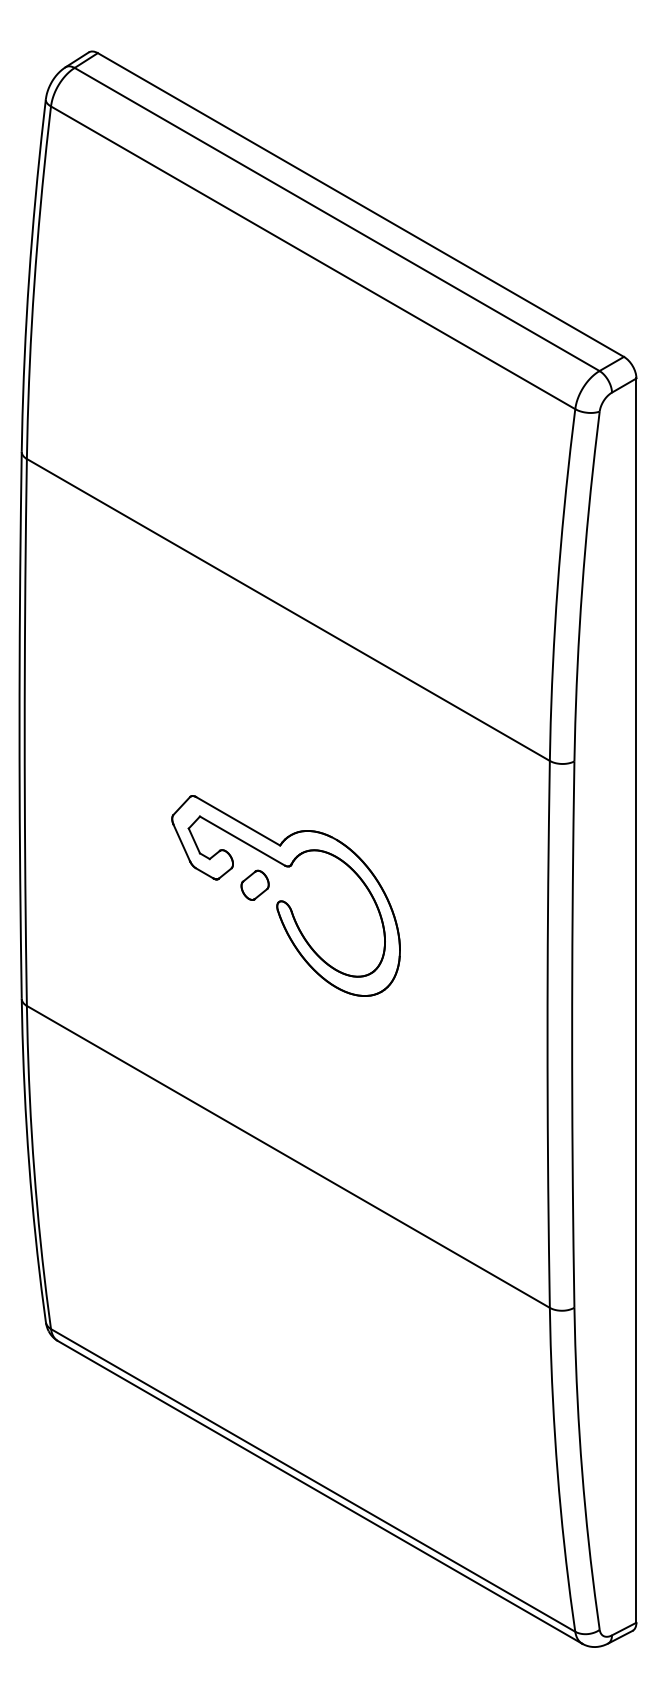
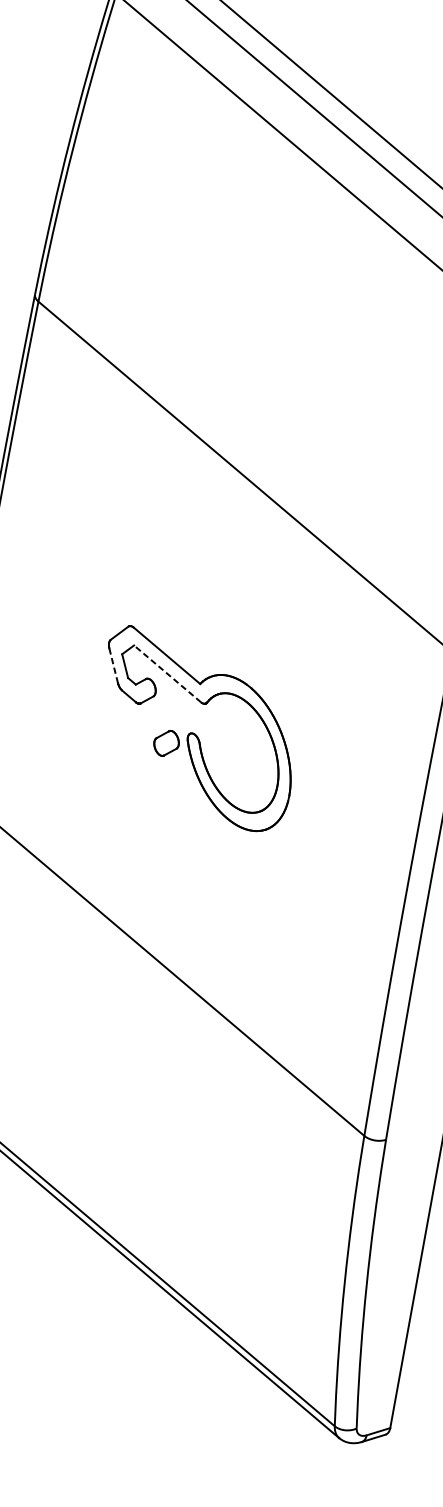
line: (242, 841) -> (167, 674), solid -> dashed
line: (181, 842) -> (113, 665), solid -> dashed
part: (254, 884) -> (166, 742), moved

